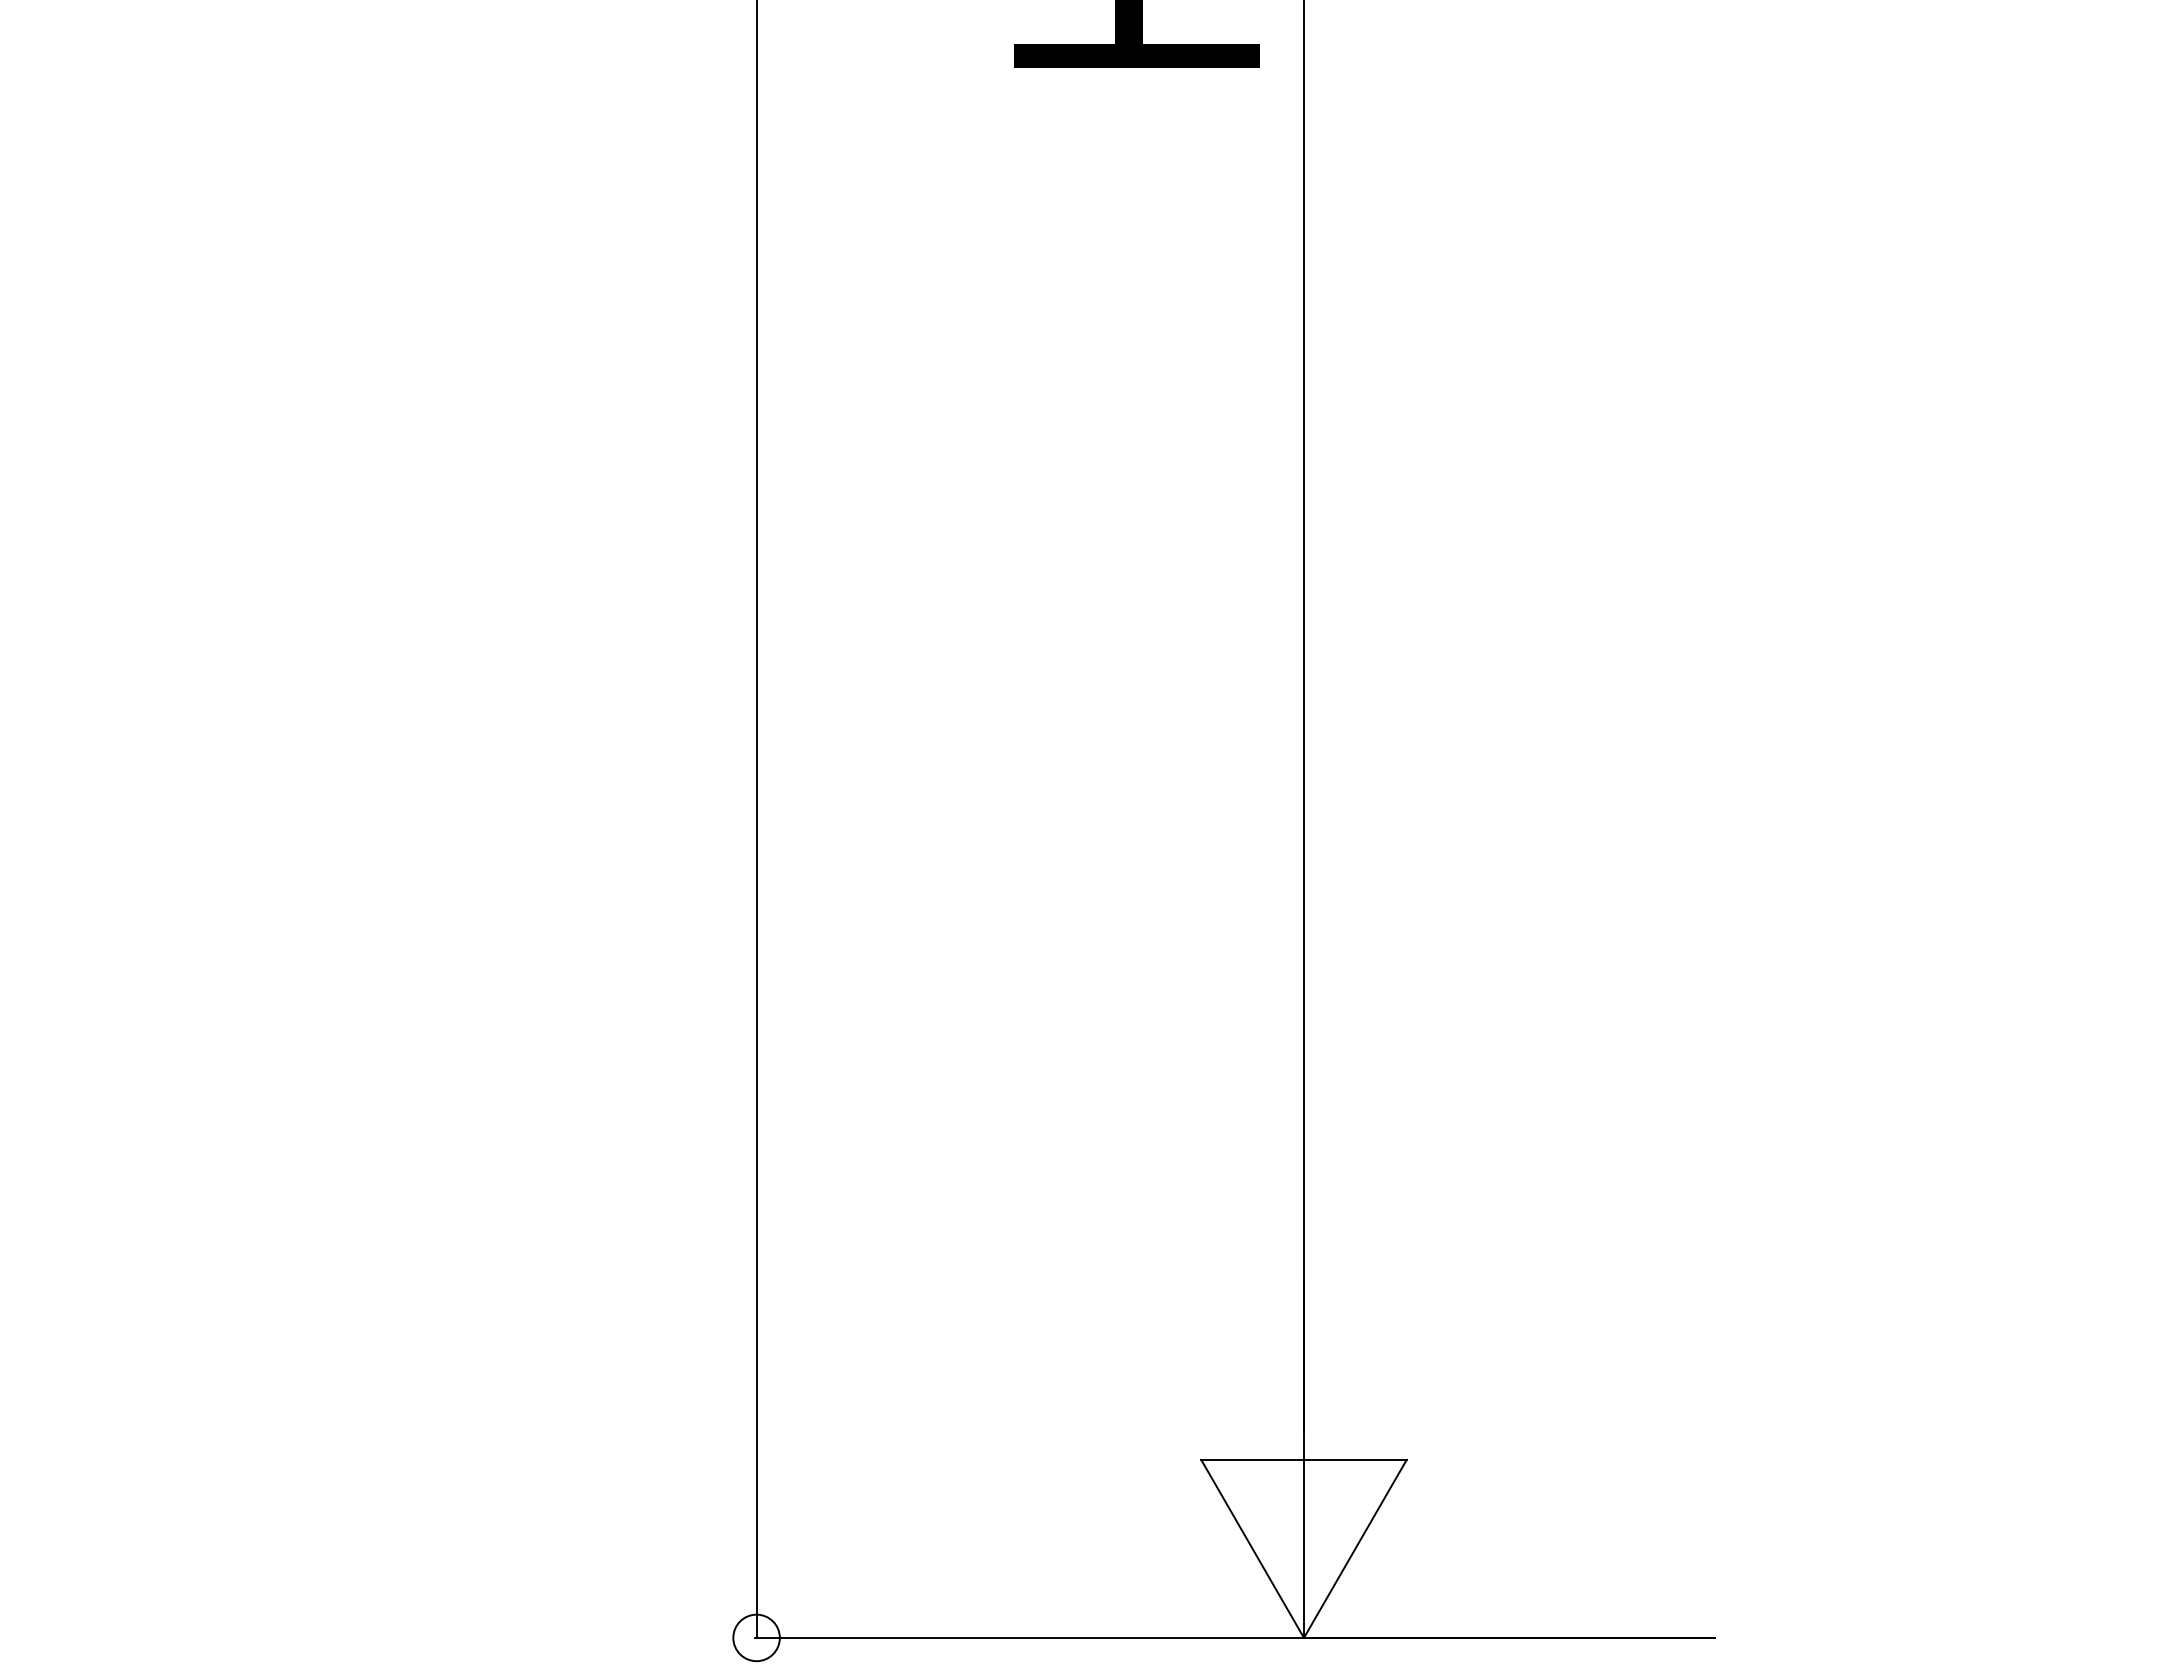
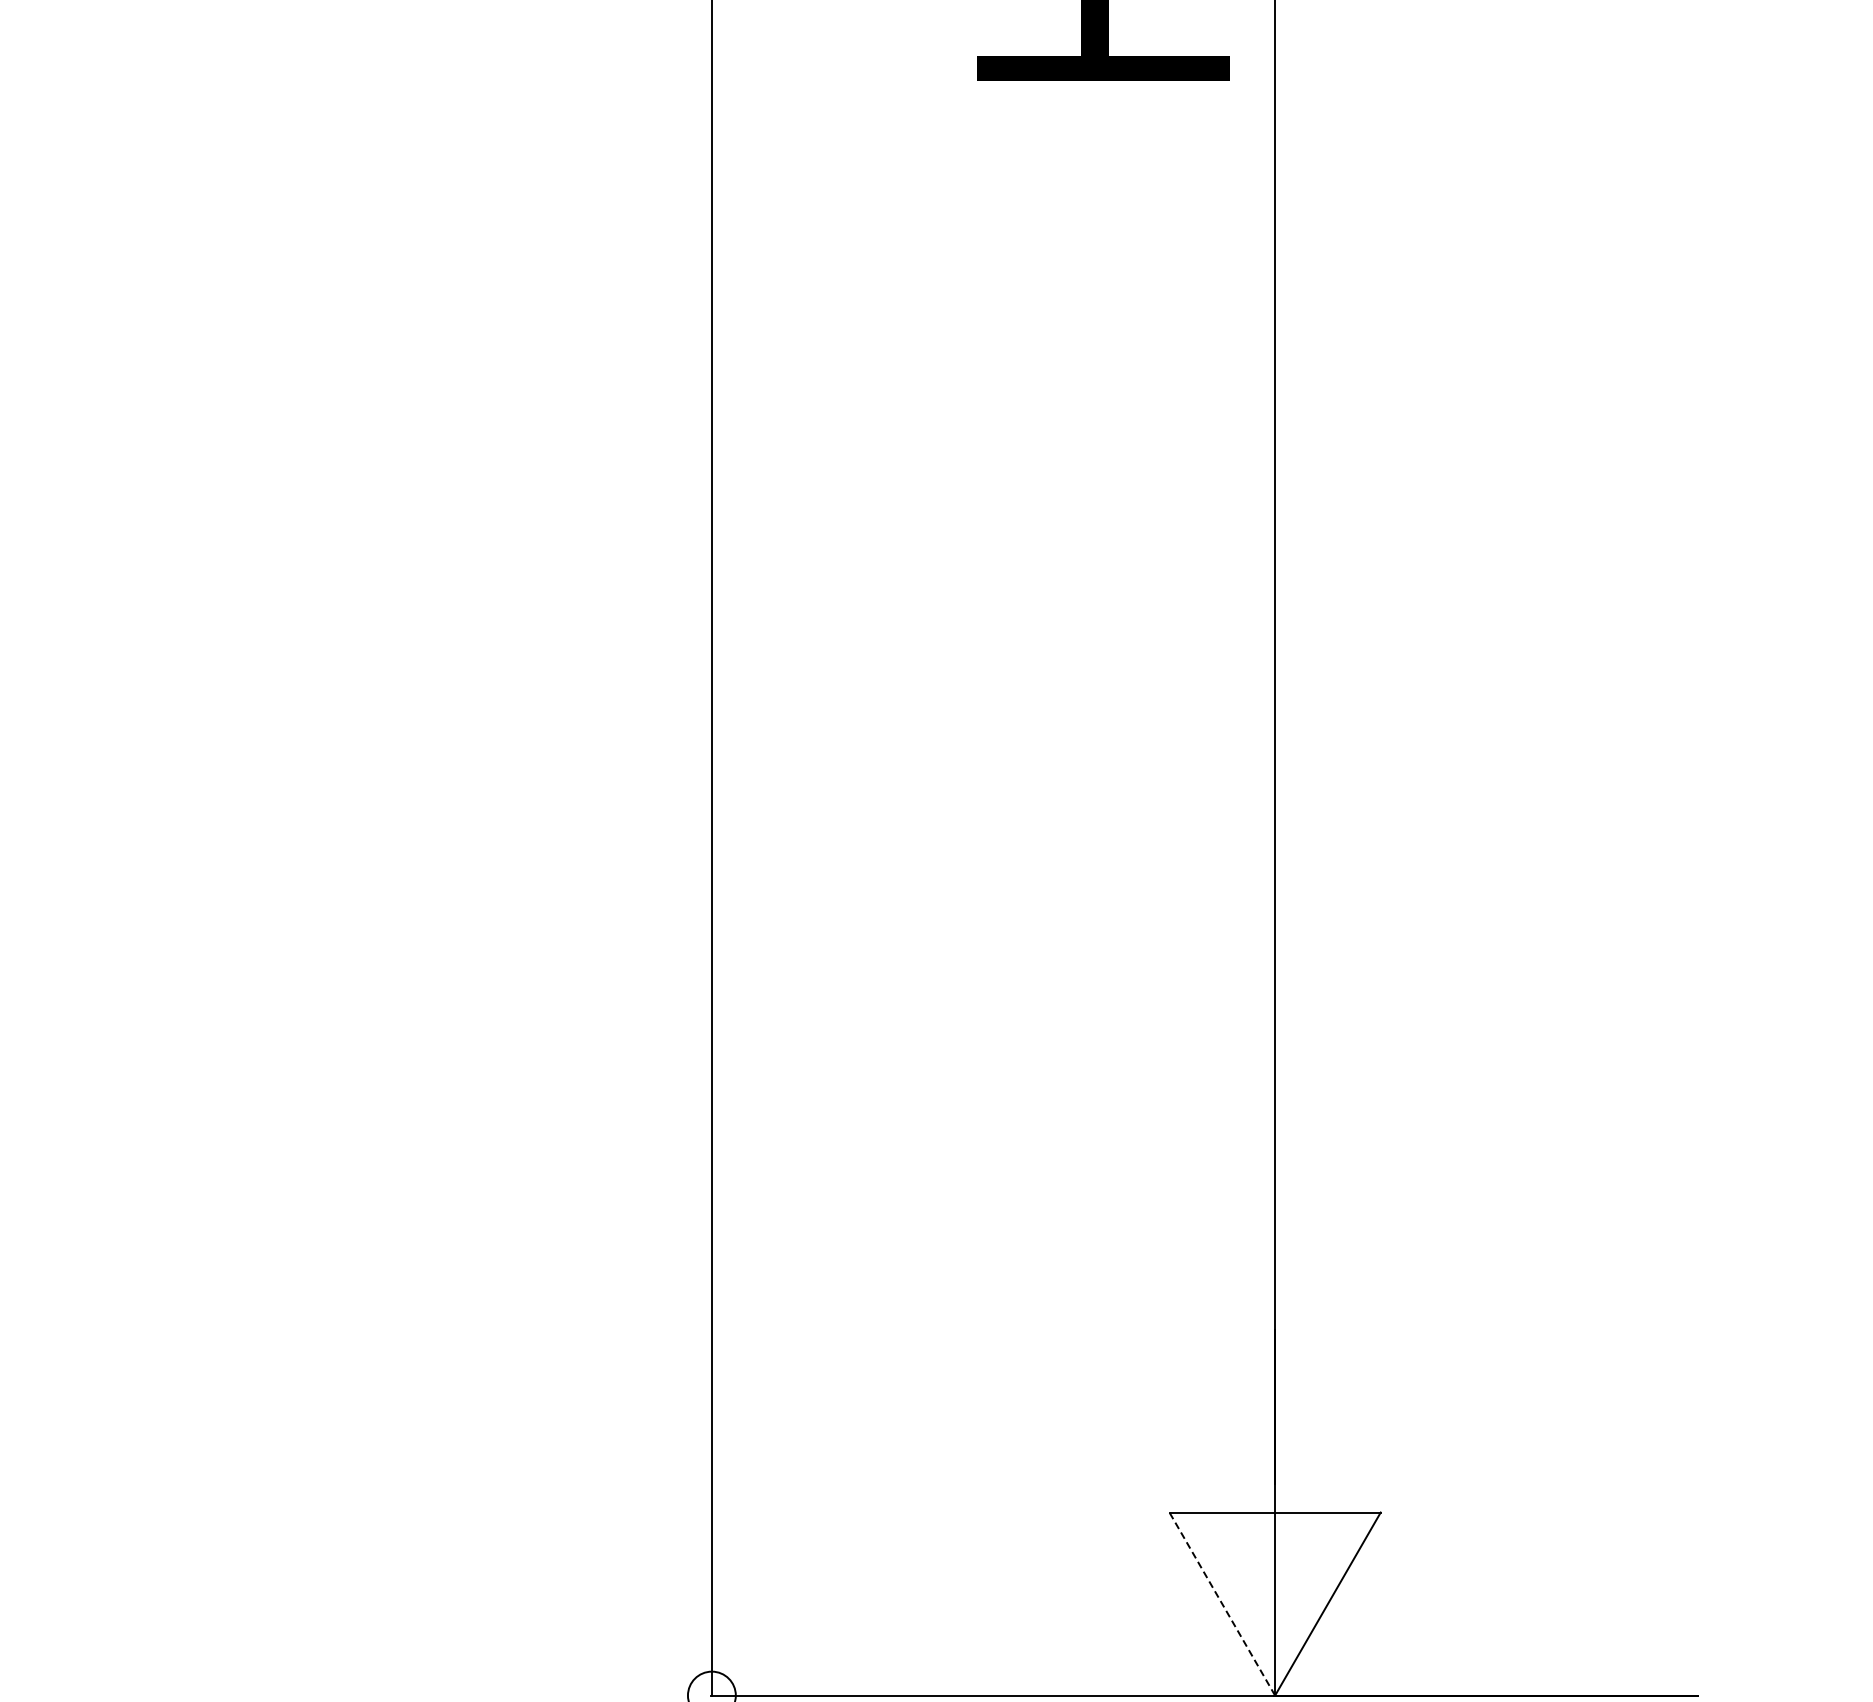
line: (1252, 1548) -> (1222, 1603), solid -> dashed

